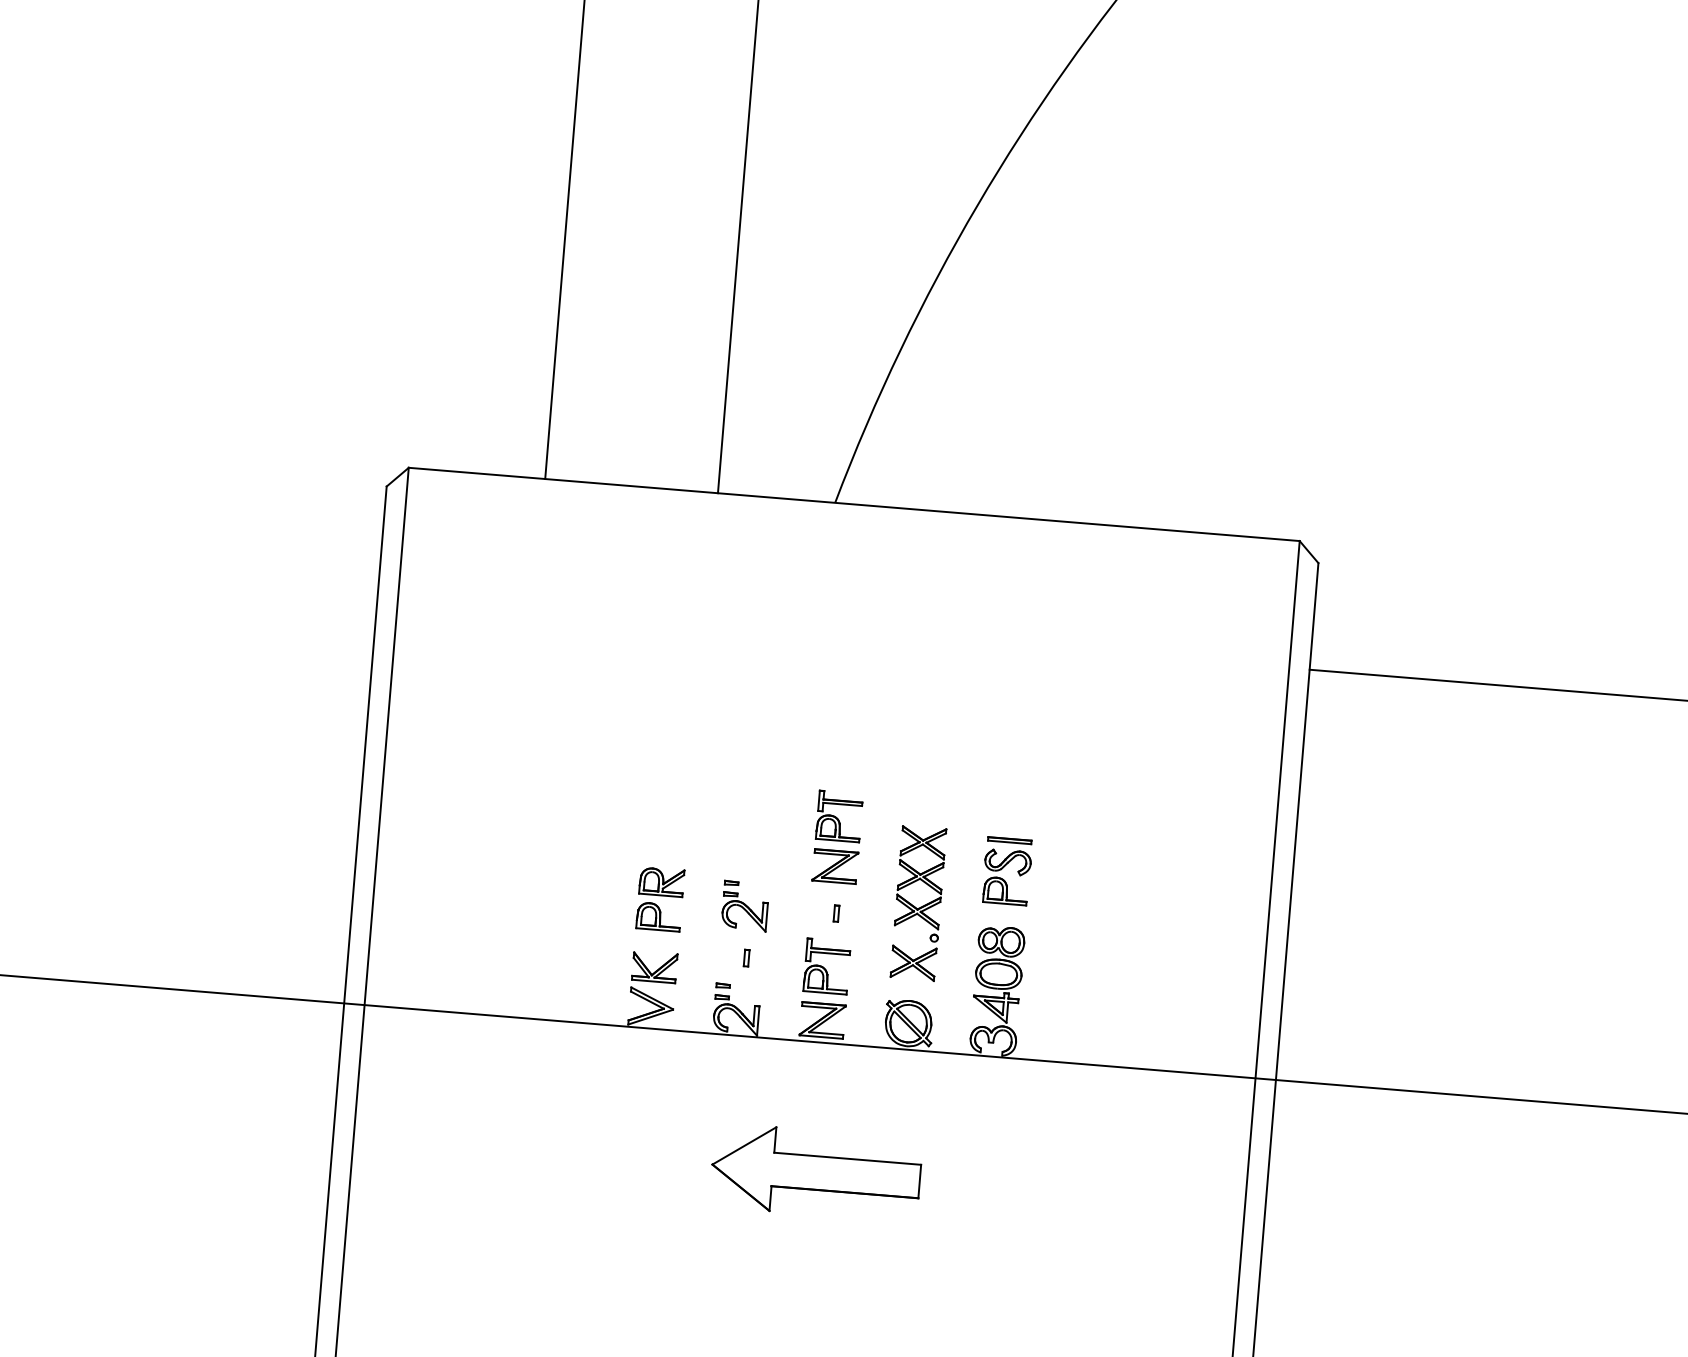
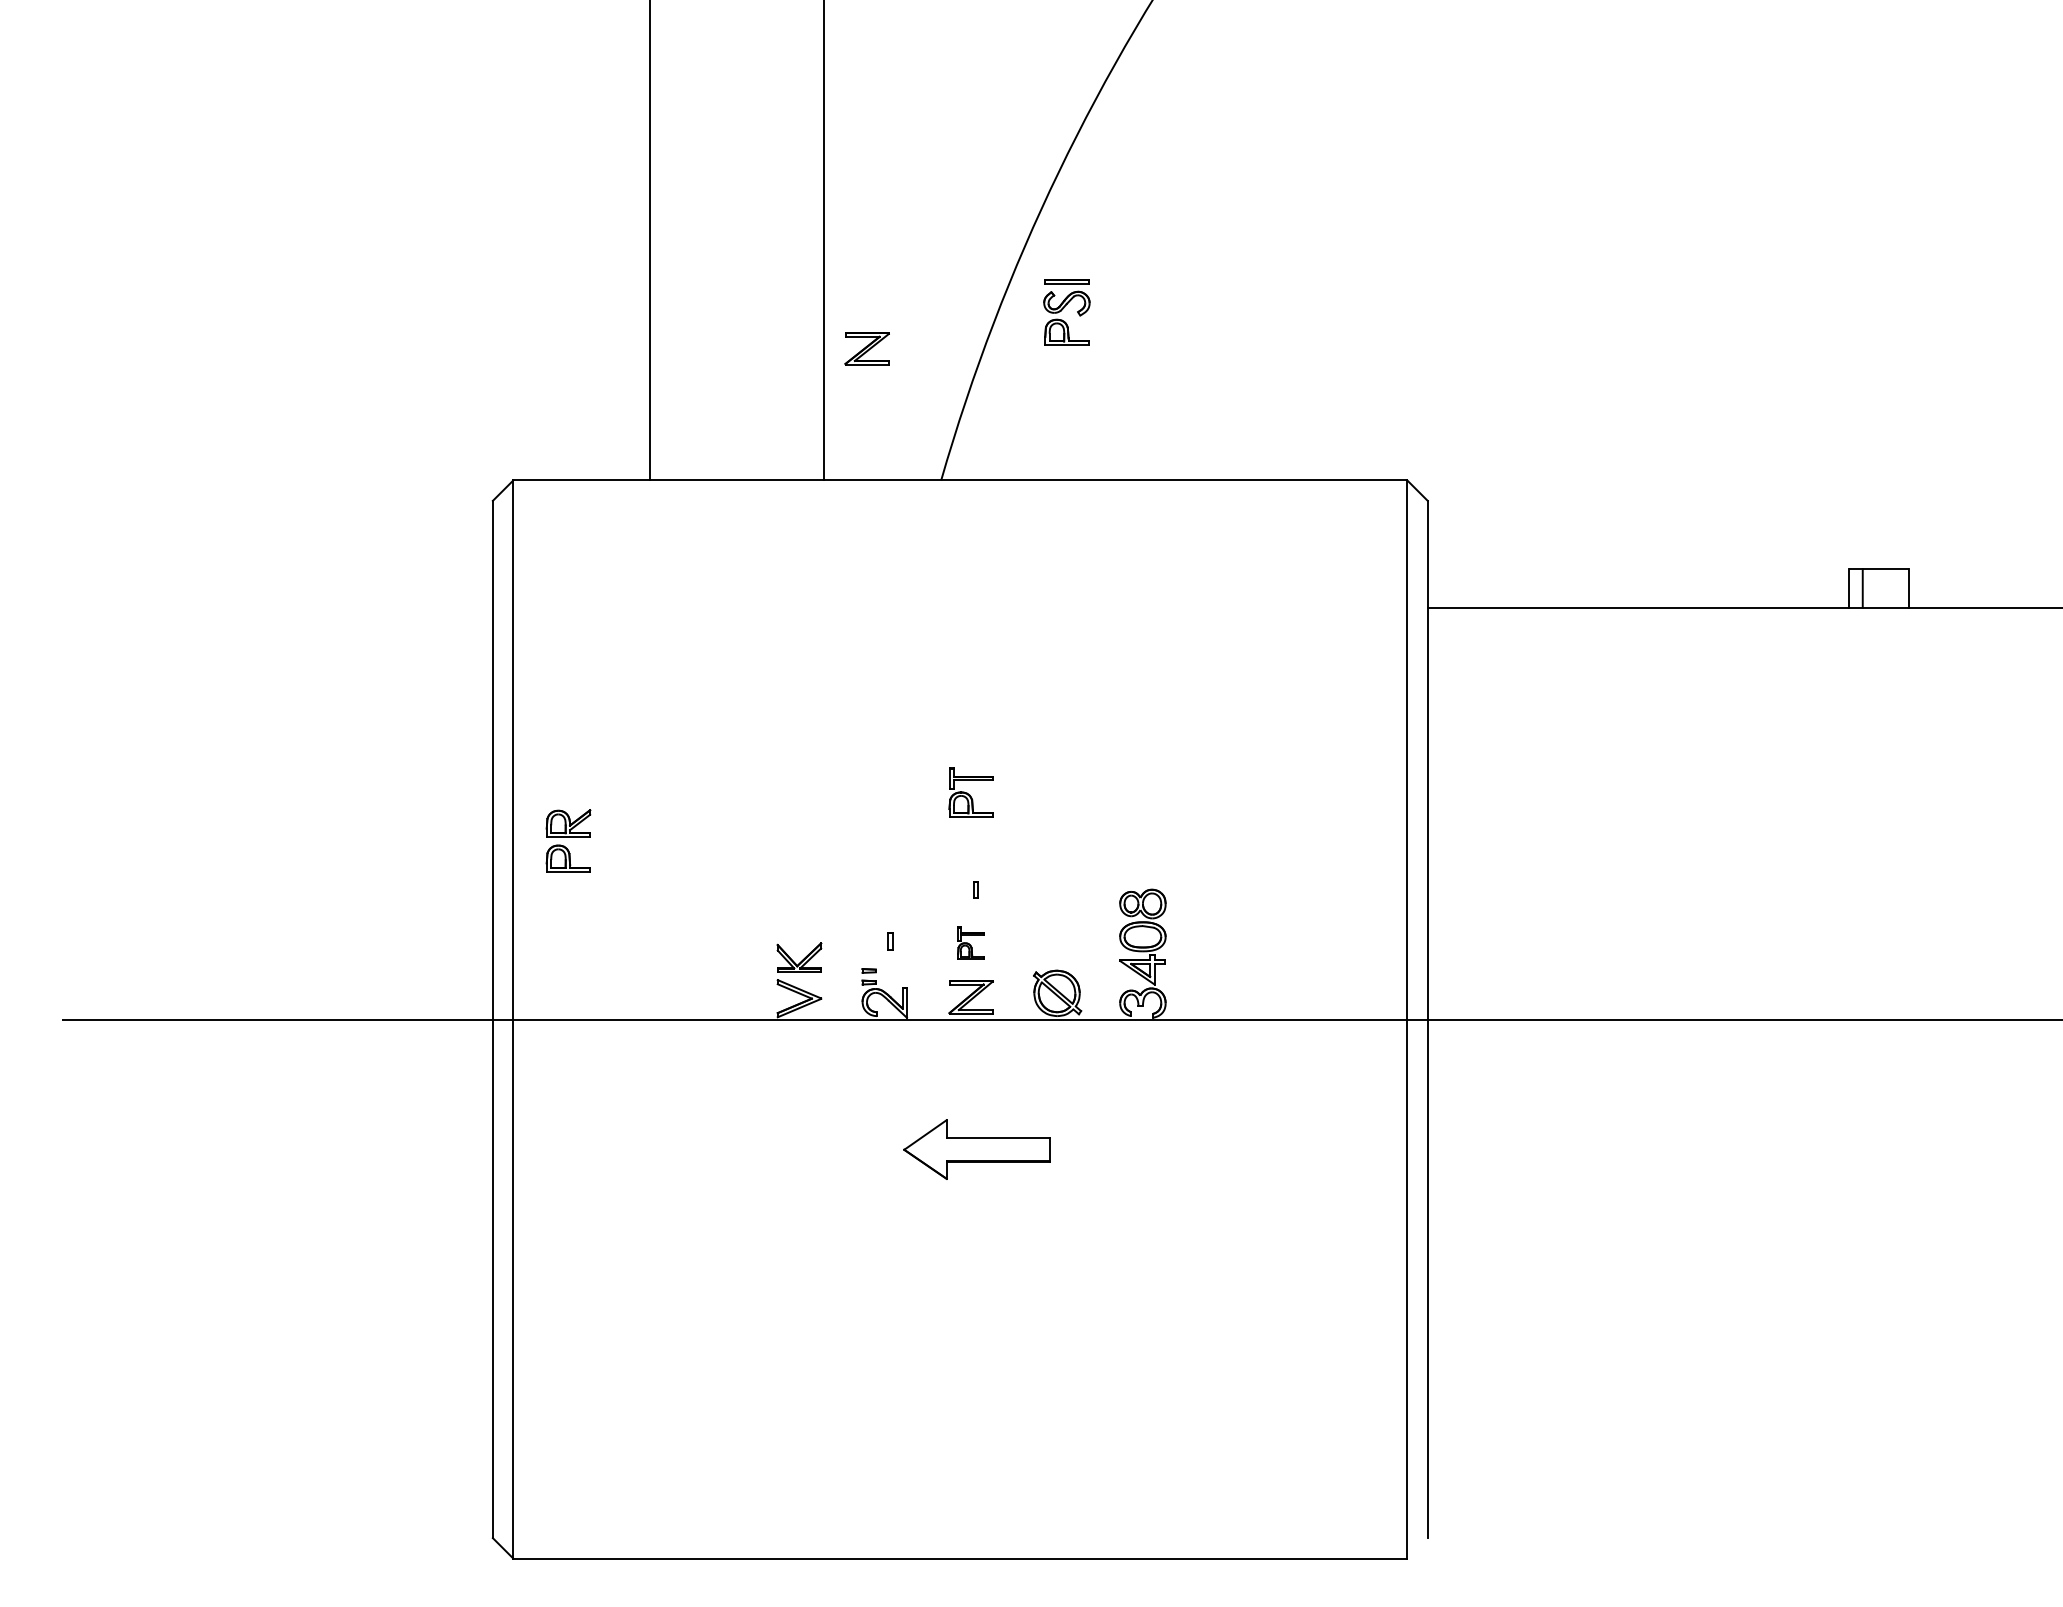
part: (834, 866) -> (866, 348), moved
part: (1006, 871) -> (1066, 312), moved
part: (660, 898) -> (568, 840), moved
part: (918, 903) -> (1057, 872), removed
part: (745, 905) -> (884, 889), removed
part: (826, 966) -> (970, 943), size x0.6
part: (815, 1172) -> (976, 1149), size x0.7

